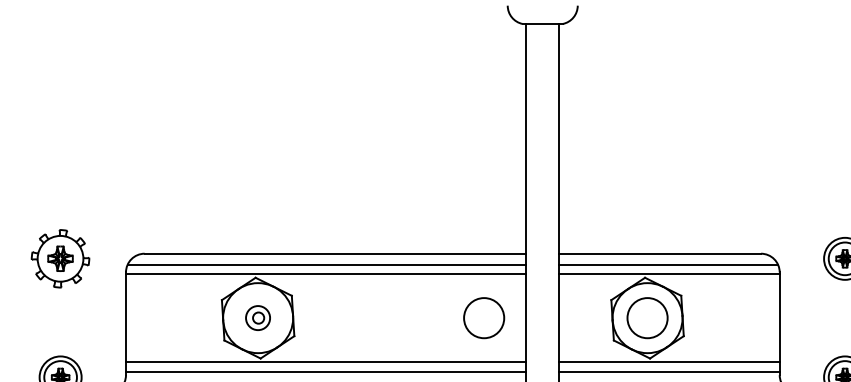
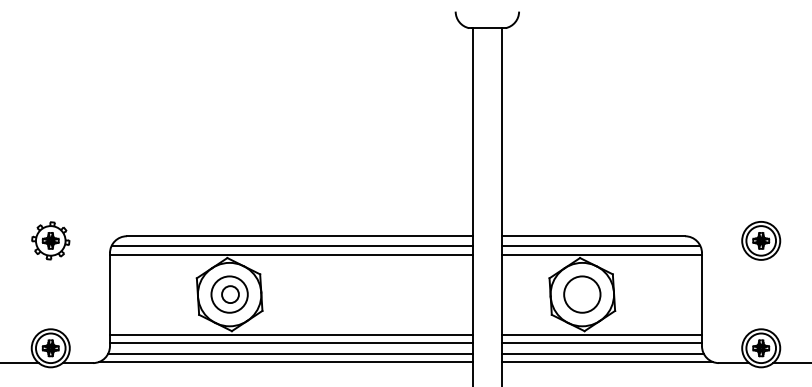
part: (60, 258) -> (50, 240), size x0.71
part: (257, 318) -> (229, 294), size x1.67
circle: (484, 318) -> (434, 294), removed

